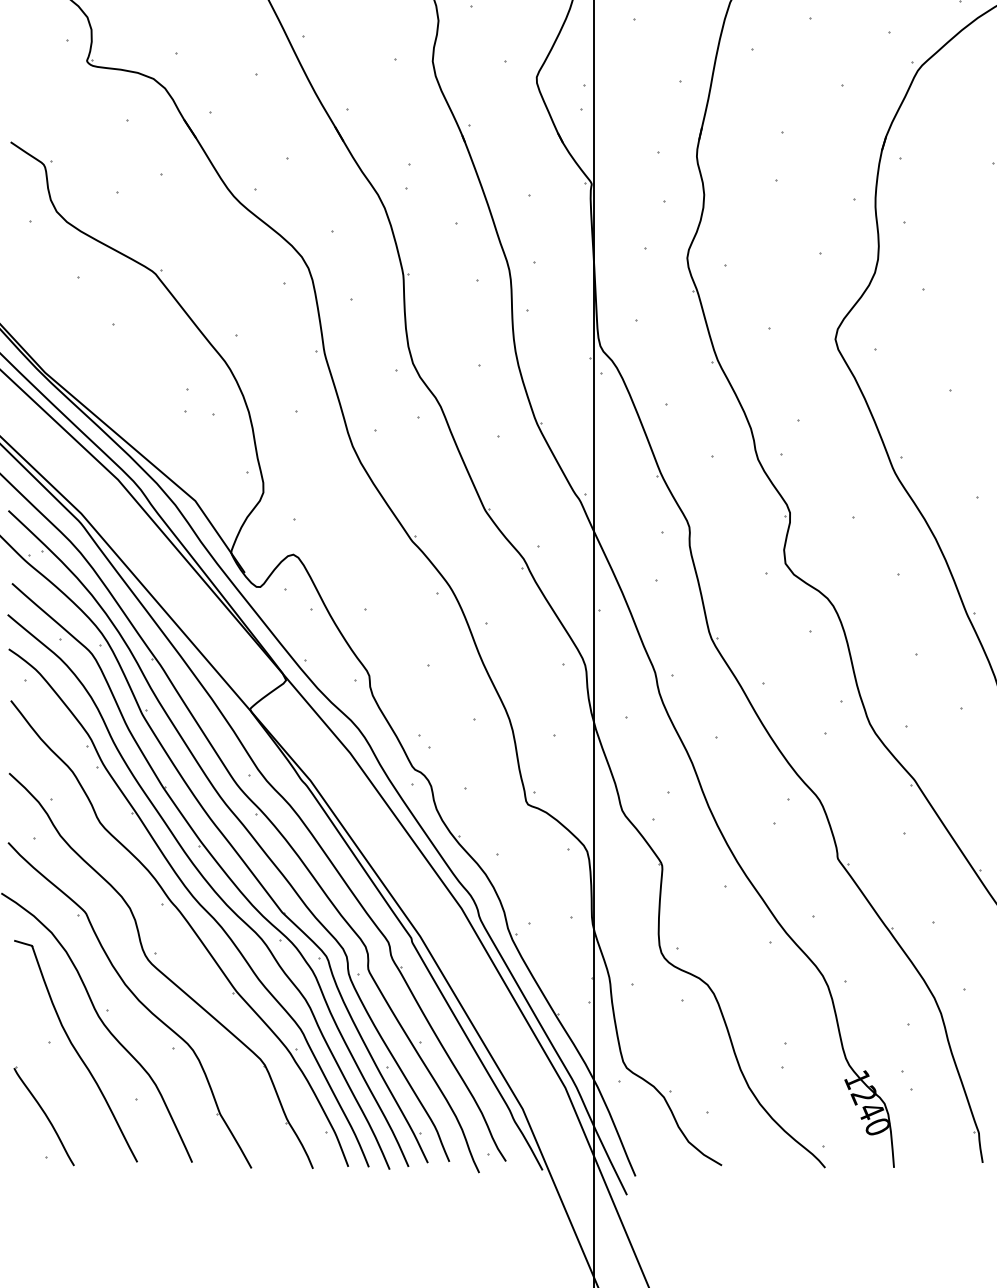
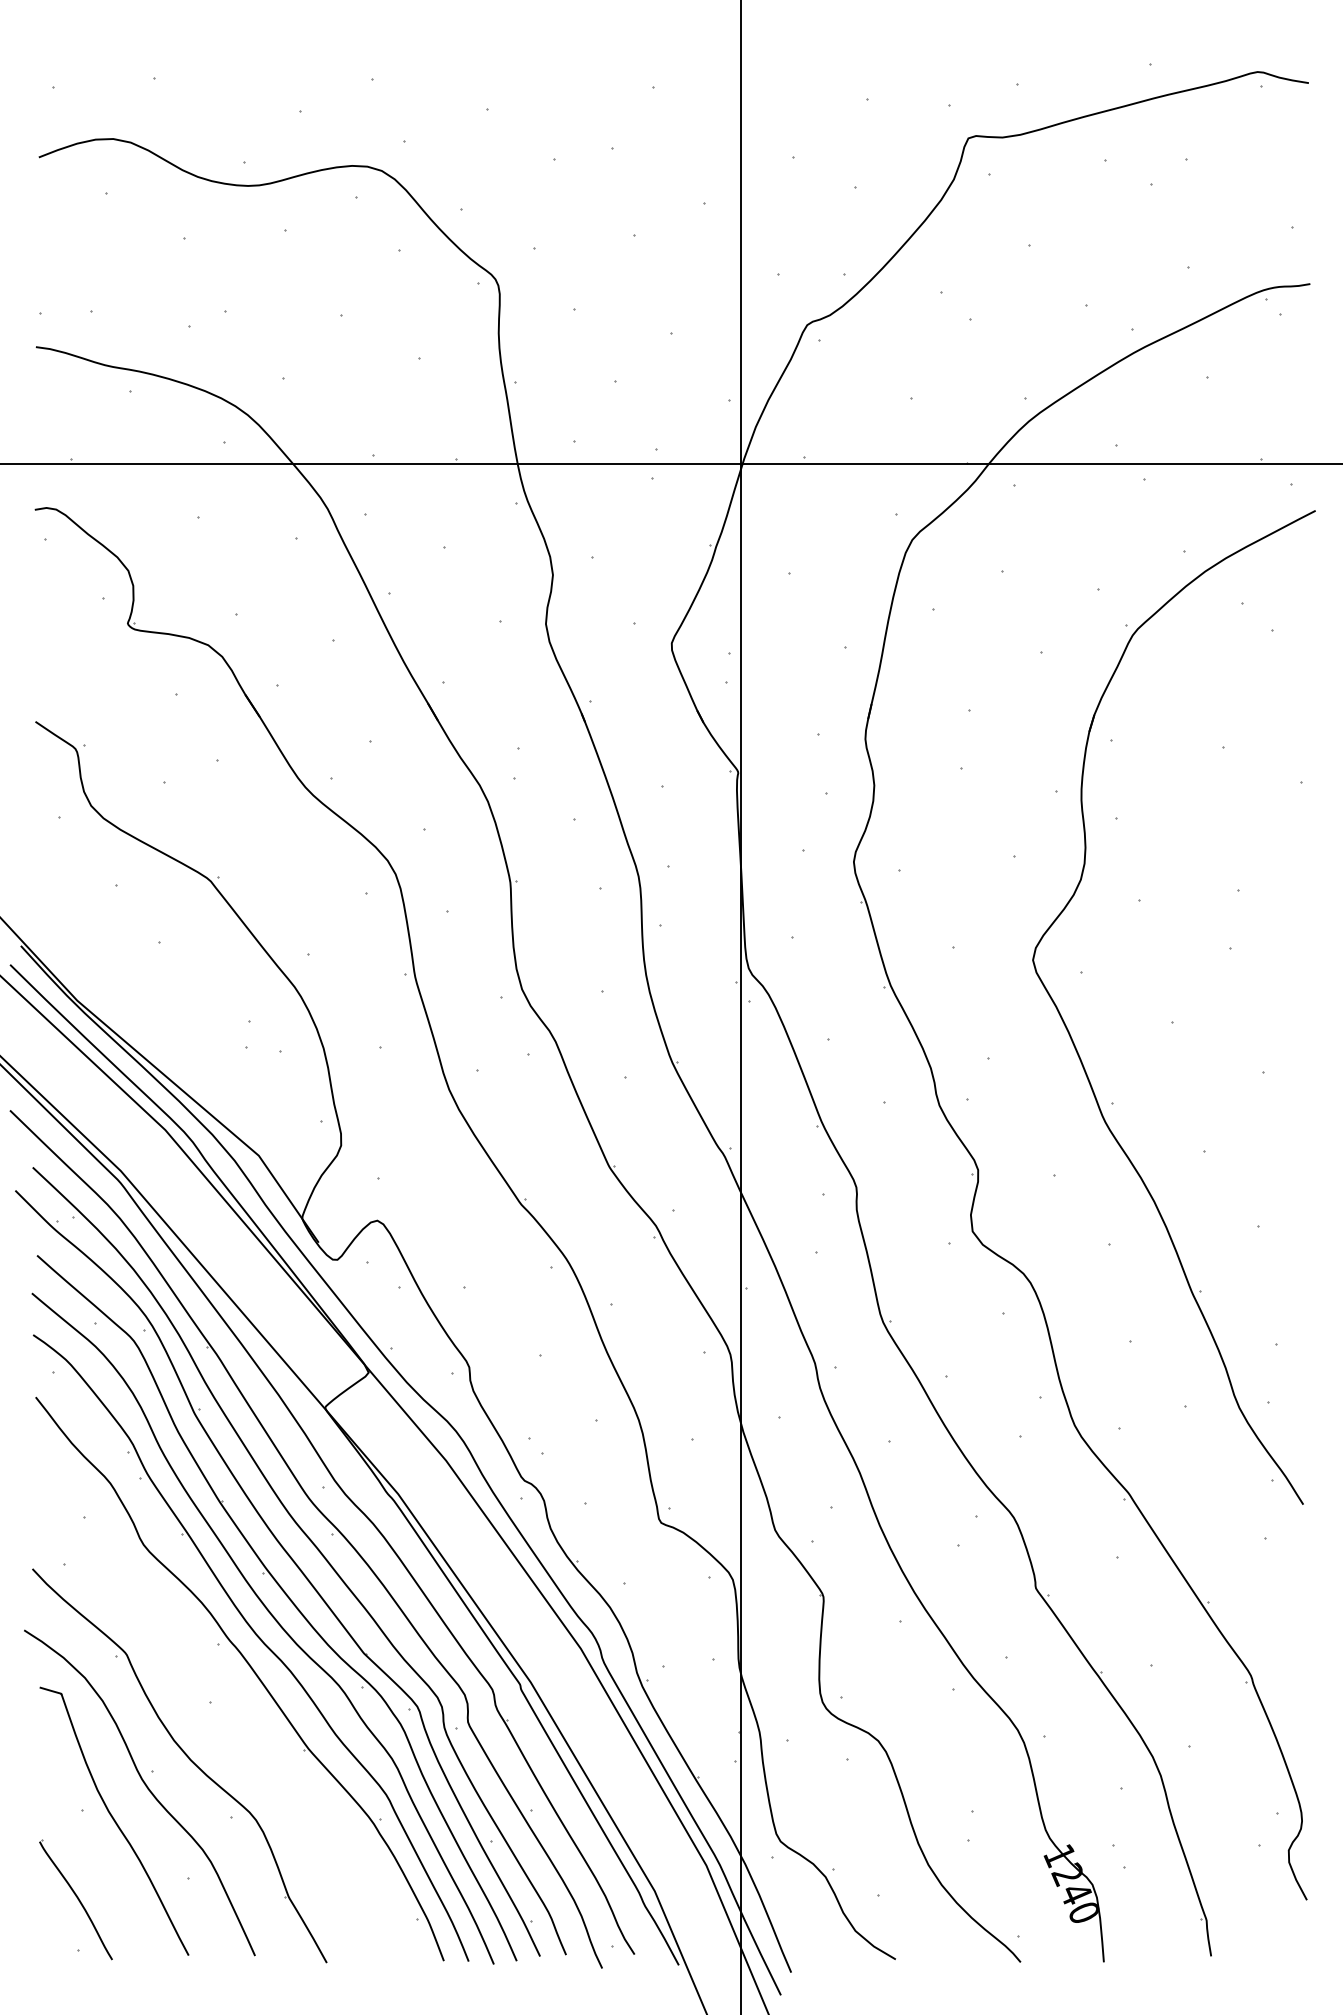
part: (161, 970) -> (217, 1723), removed

